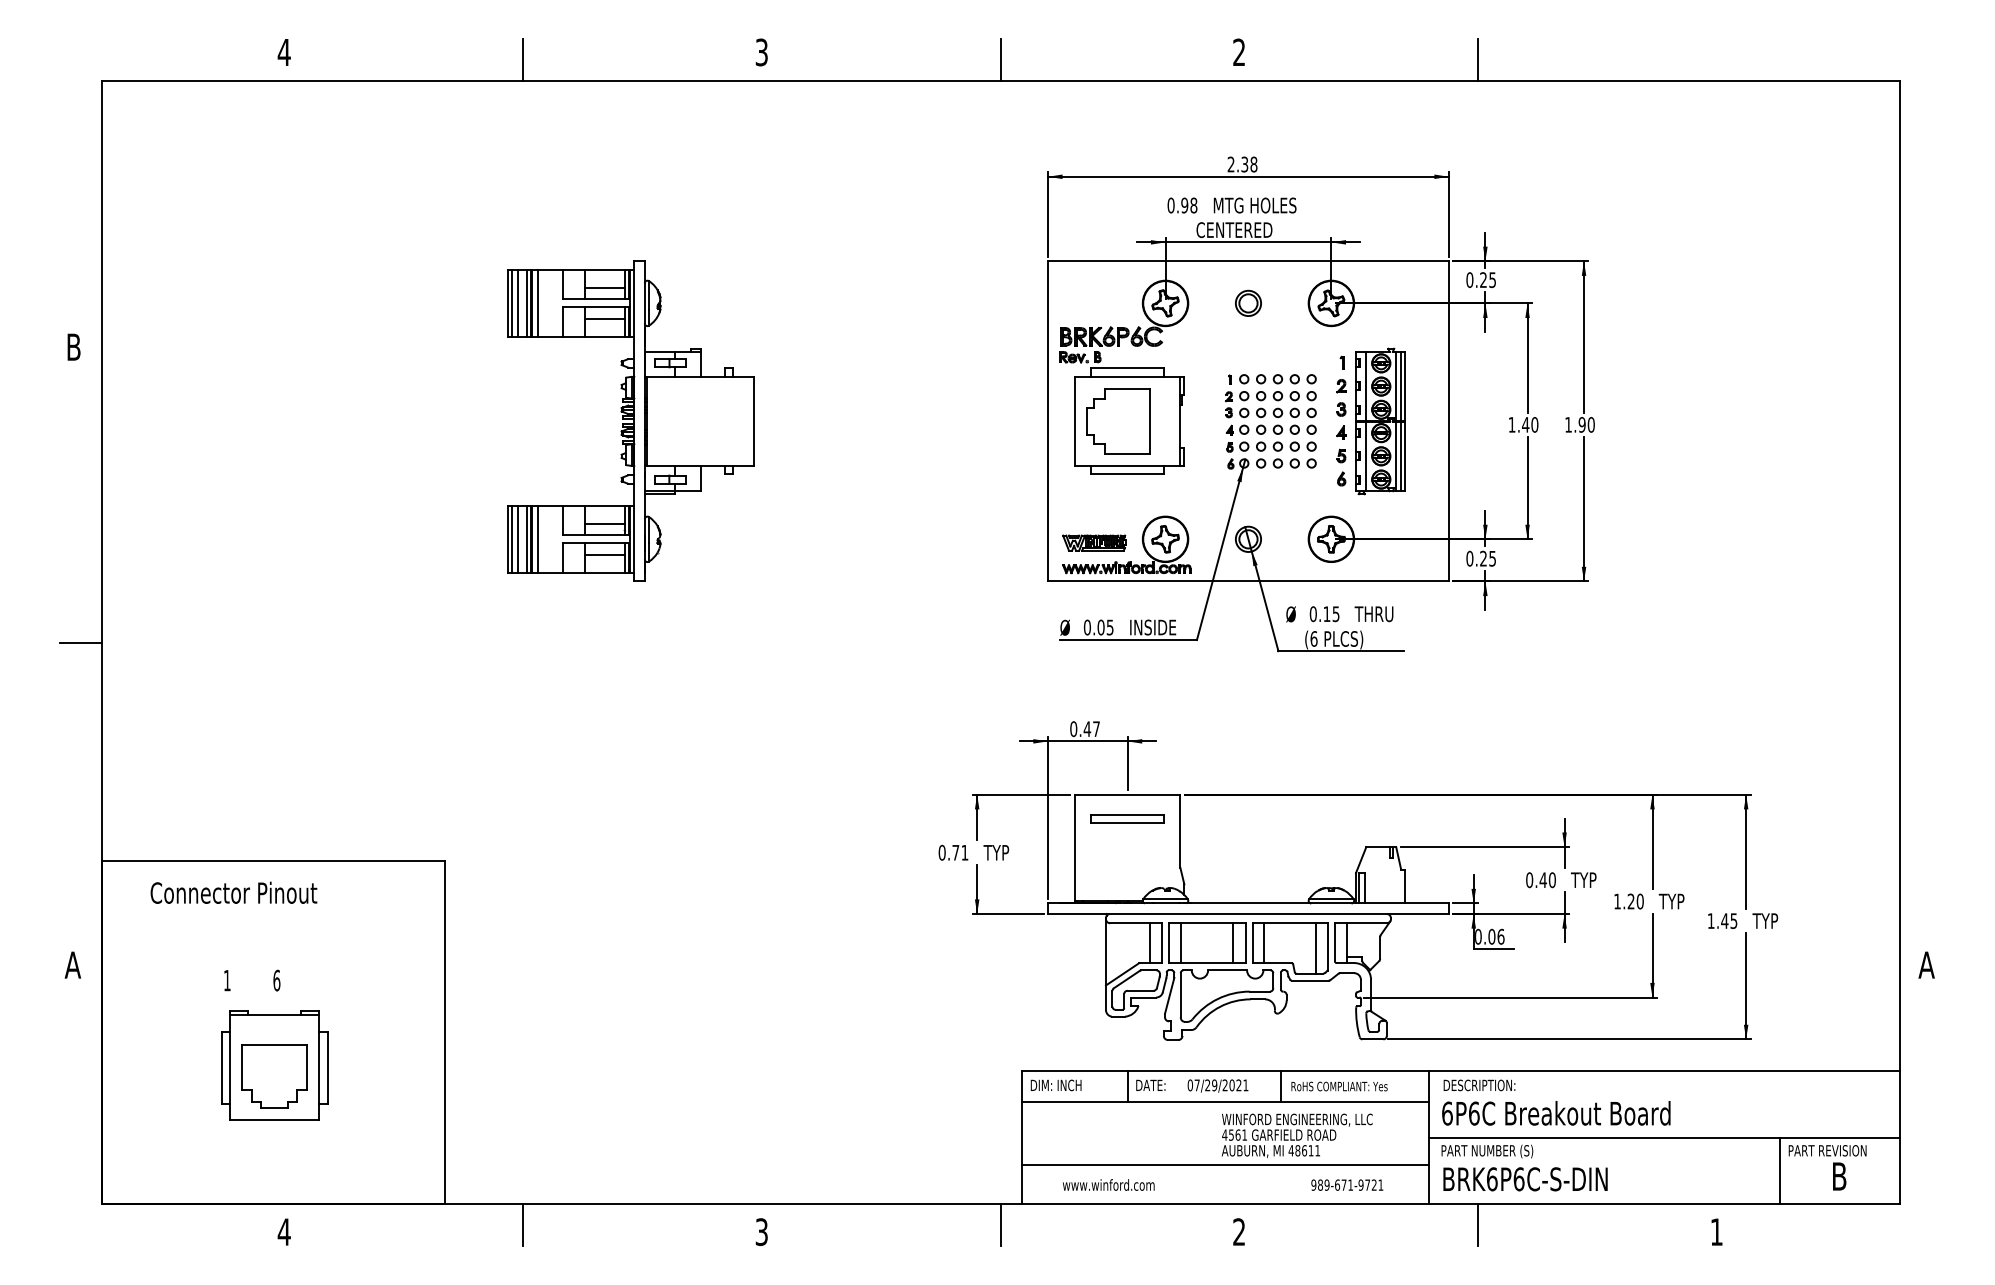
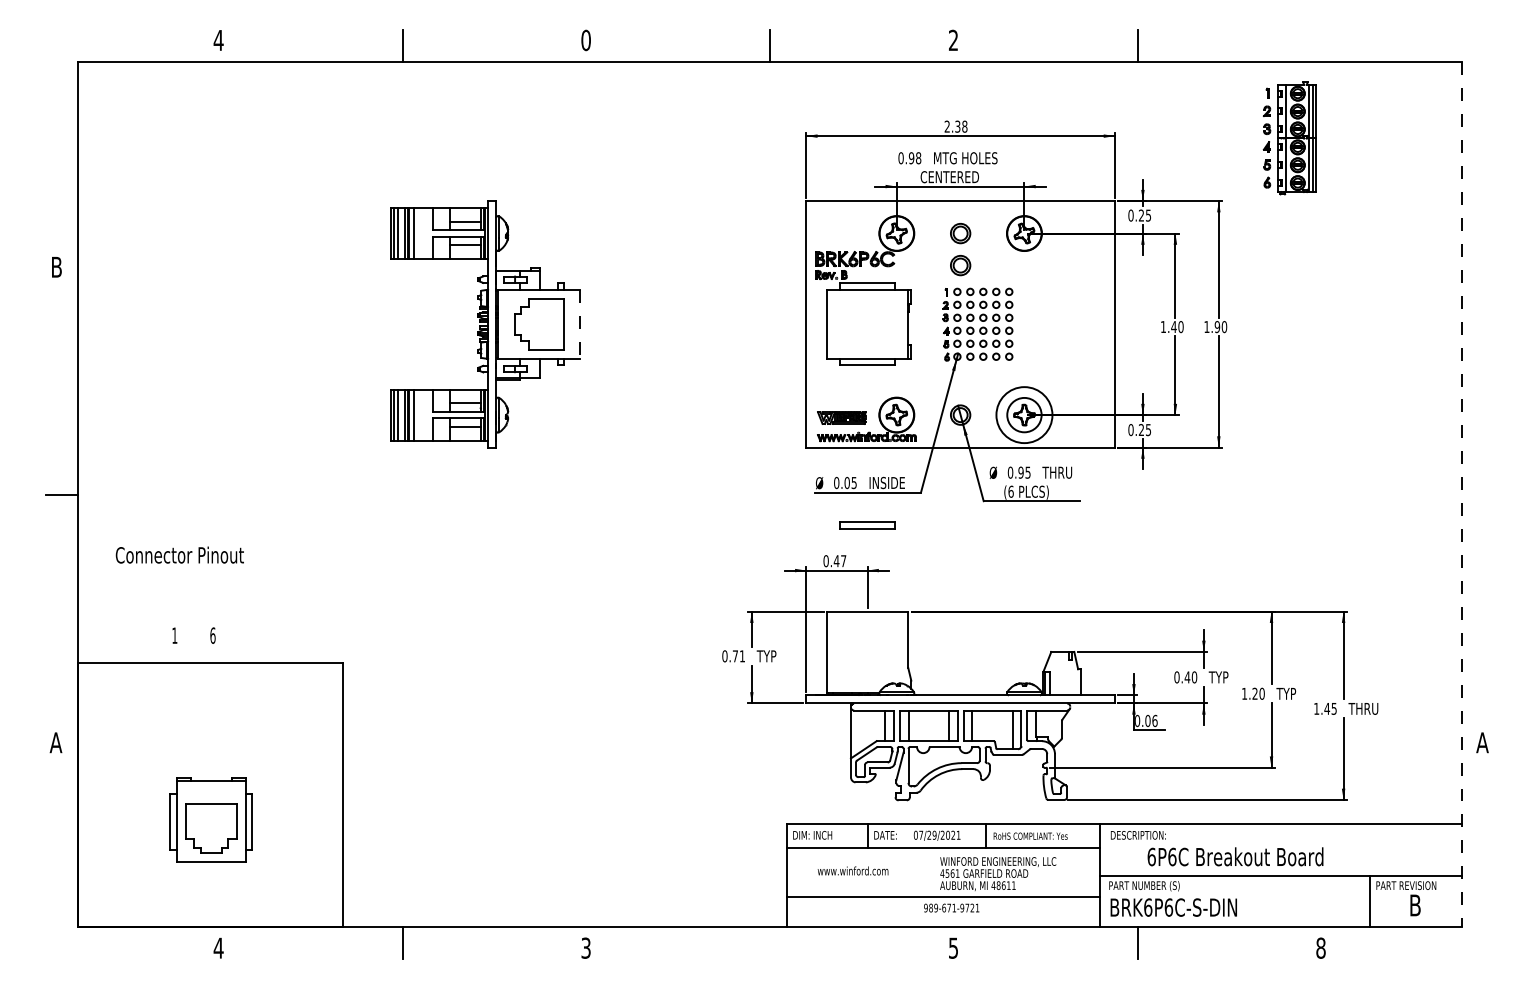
text: (760, 52) -> (585, 40), 3 -> 0
part: (1248, 344) -> (960, 265), added
line: (753, 421) -> (579, 324), solid -> dashed
part: (1118, 421) -> (539, 324), moved
part: (1370, 421) -> (1289, 138), moved
circle: (1330, 538) -> (1023, 414), size x1.6
text: (1326, 613) -> (1020, 472), 0.15 -> 0.95
line: (1899, 643) -> (1461, 495), solid -> dashed
part: (1127, 819) -> (867, 525), moved
text: (233, 892) -> (179, 554), moved
text: (1775, 920) -> (1366, 708), TYP -> THRU
text: (251, 980) -> (193, 635), moved
text: (1556, 1112) -> (1235, 856), moved
text: (1107, 1184) -> (852, 870), moved
text: (1347, 1184) -> (951, 907), moved
line: (1001, 1224) -> (770, 942), removed
text: (1239, 1231) -> (953, 947), 2 -> 5
text: (1716, 1231) -> (1320, 947), 1 -> 8

